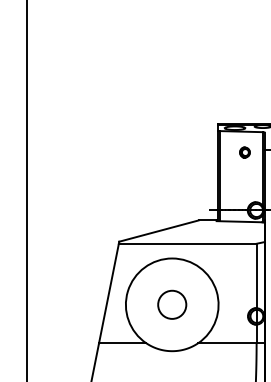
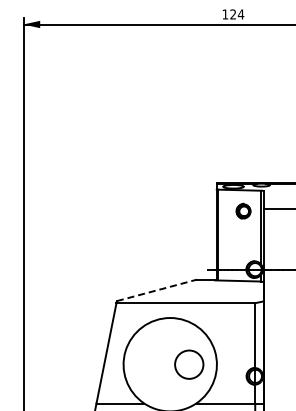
part: (244, 151) -> (243, 210), size x1.4
line: (159, 231) -> (157, 290), solid -> dashed
circle: (172, 304) -> (189, 364), moved

